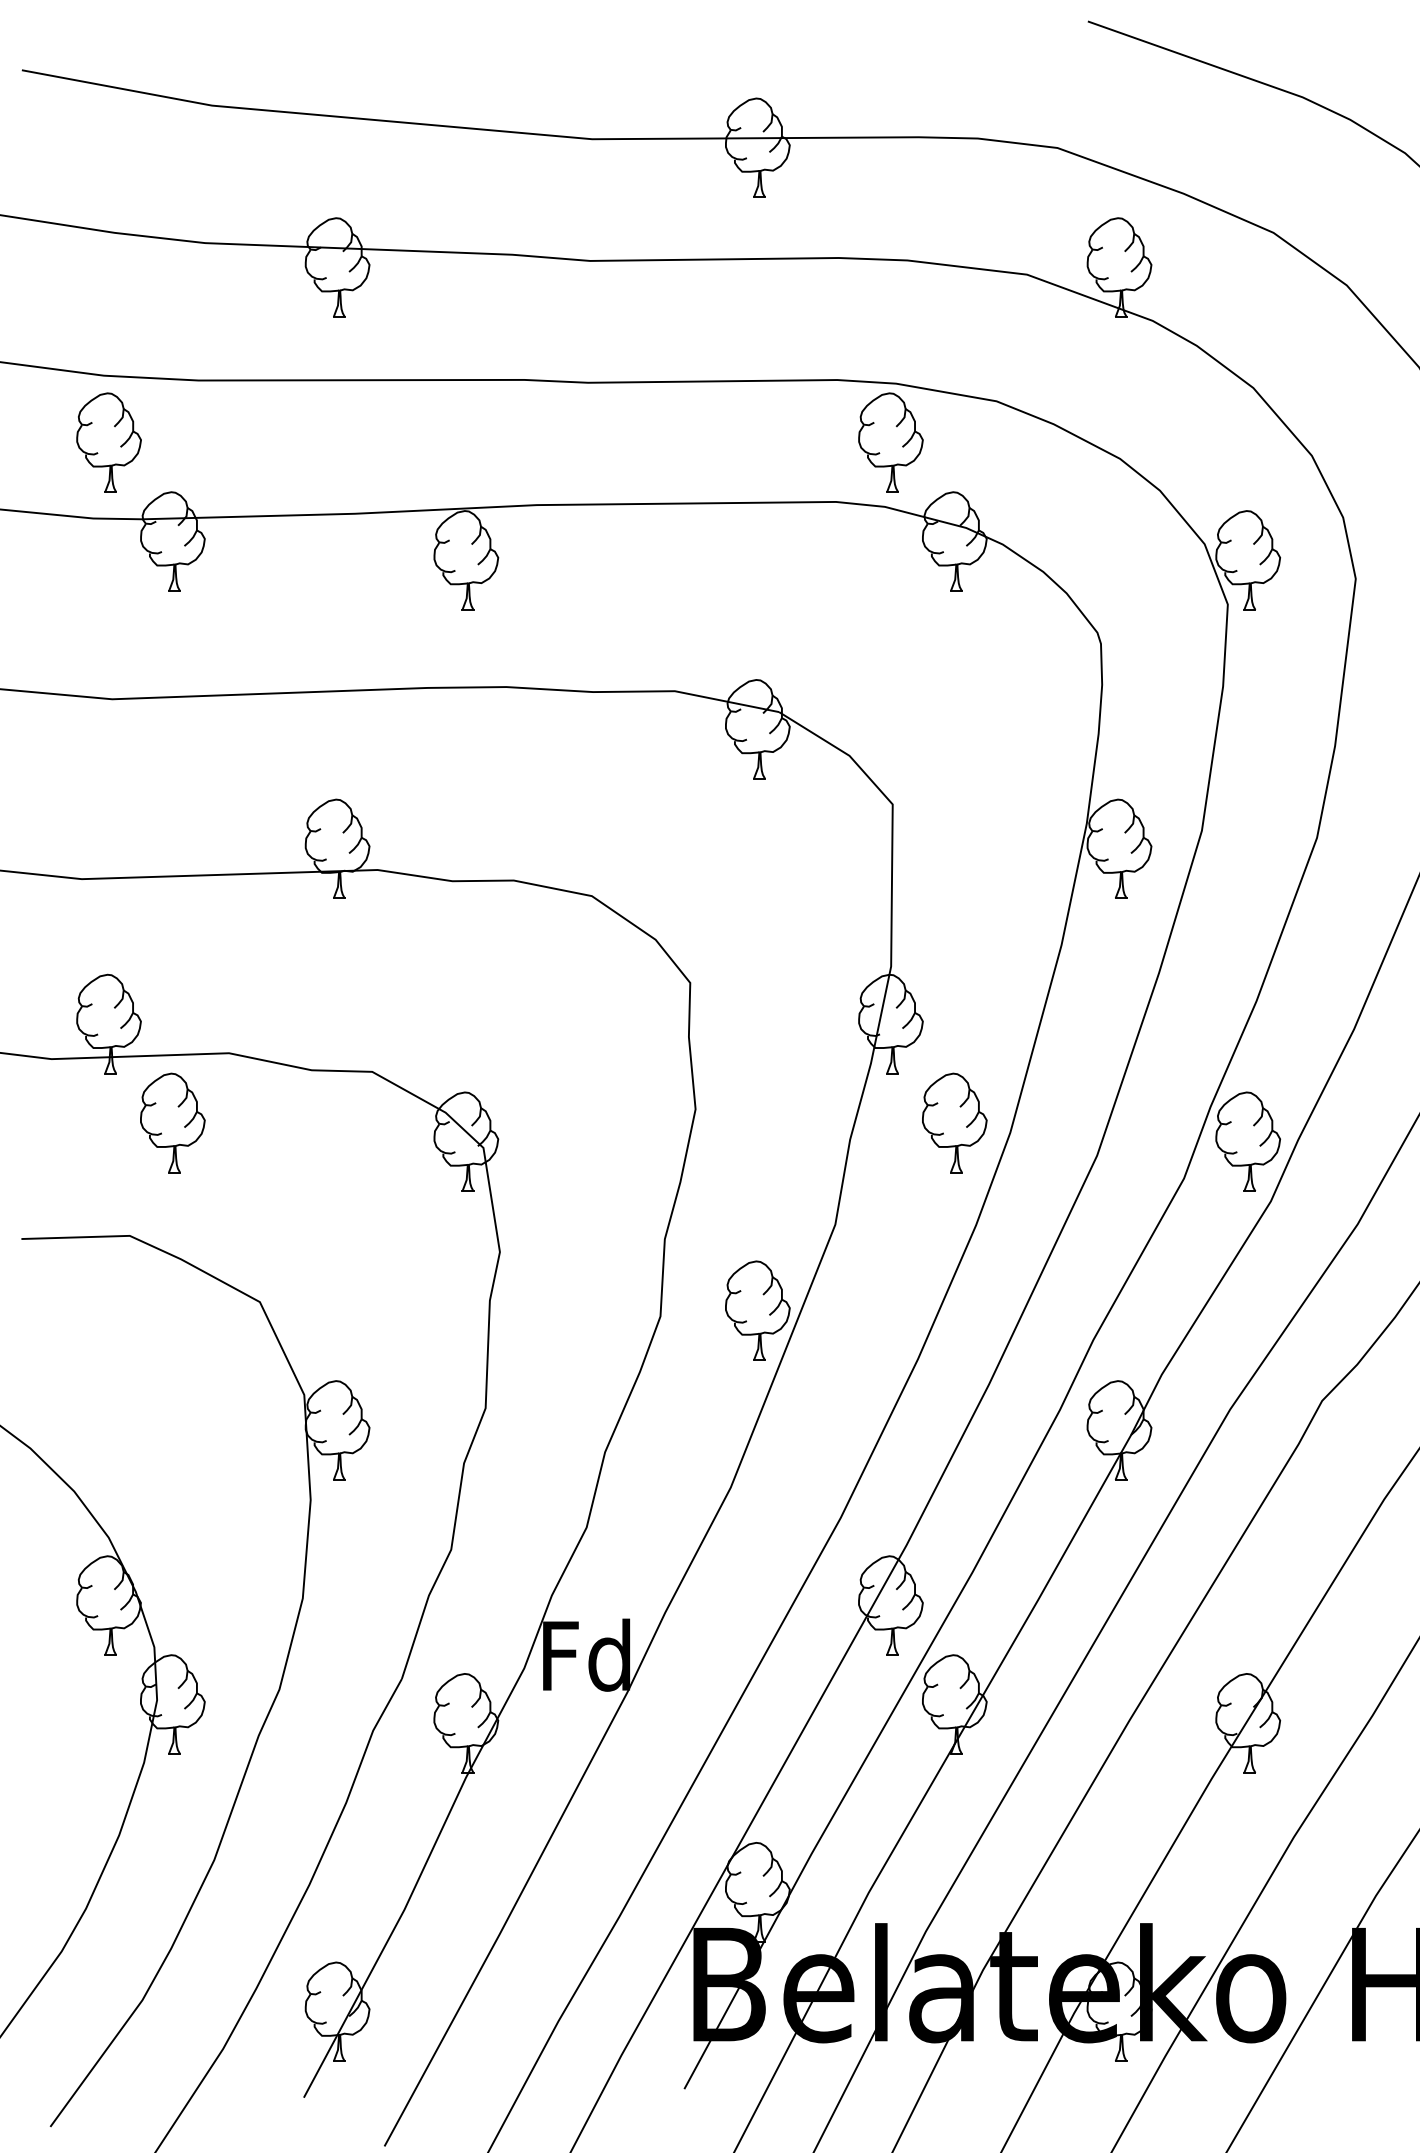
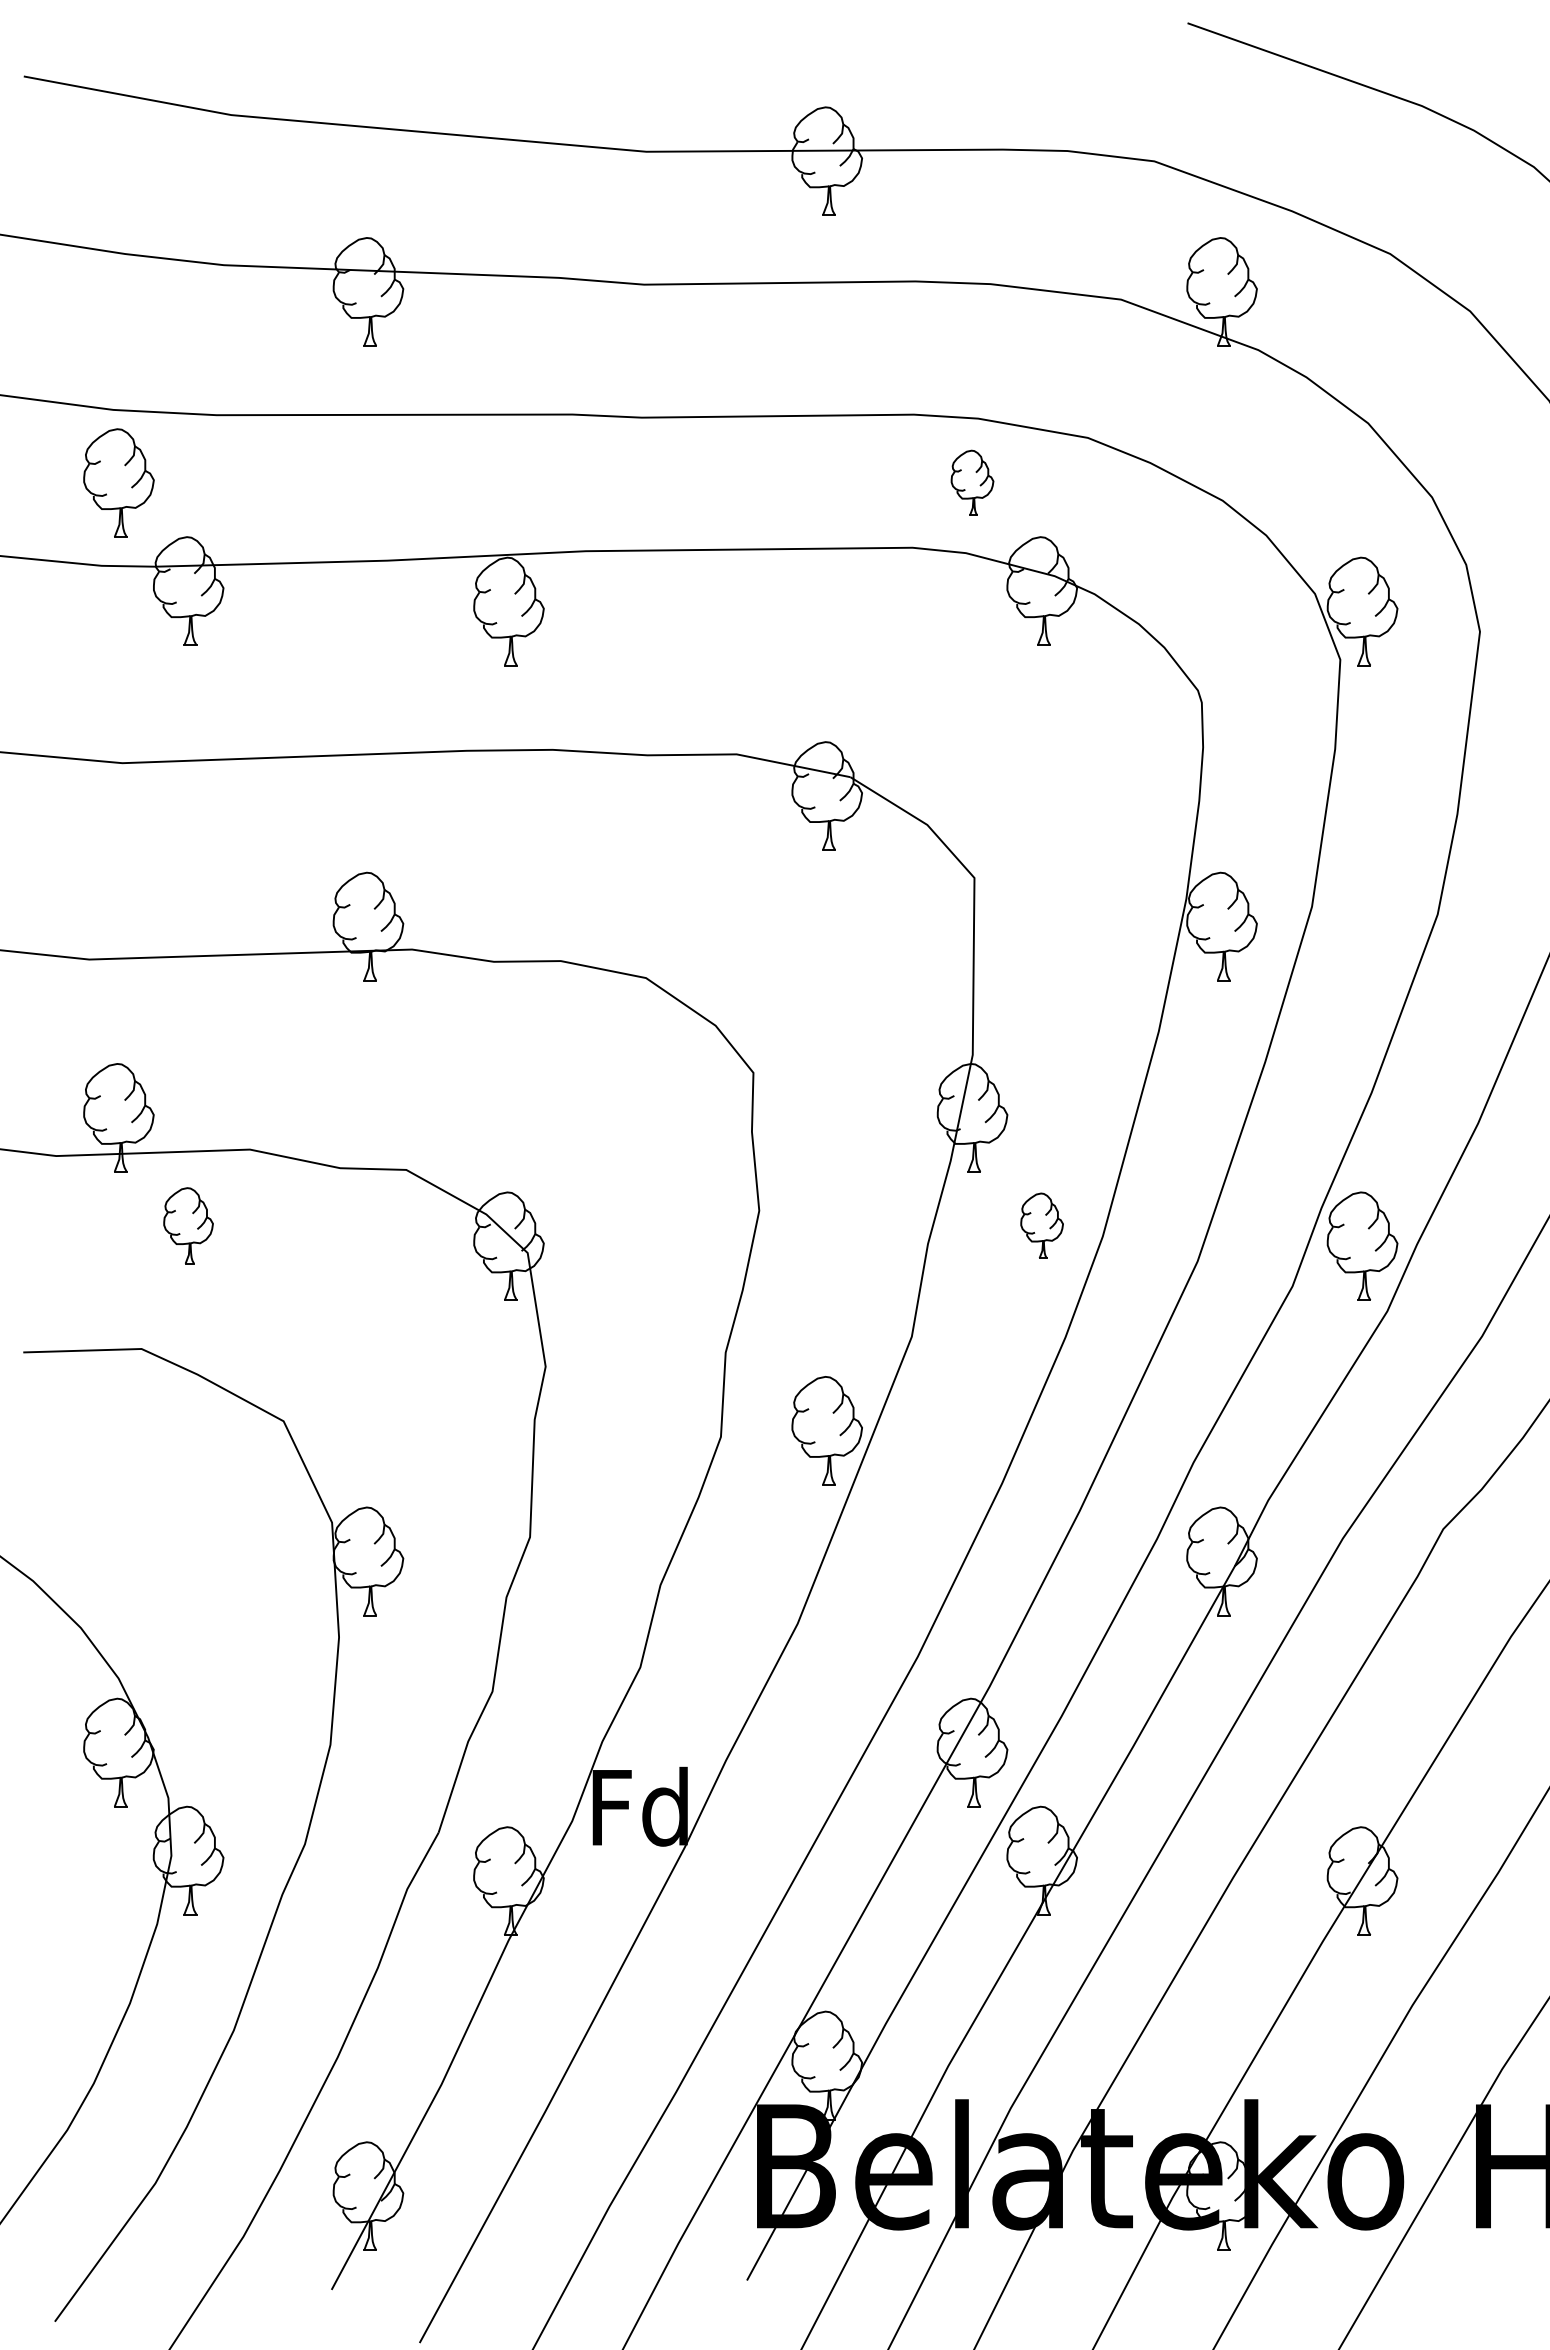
part: (890, 442) -> (972, 482), size x0.6
part: (172, 1122) -> (188, 1225), size x0.7
part: (954, 1122) -> (1041, 1225), size x0.6

